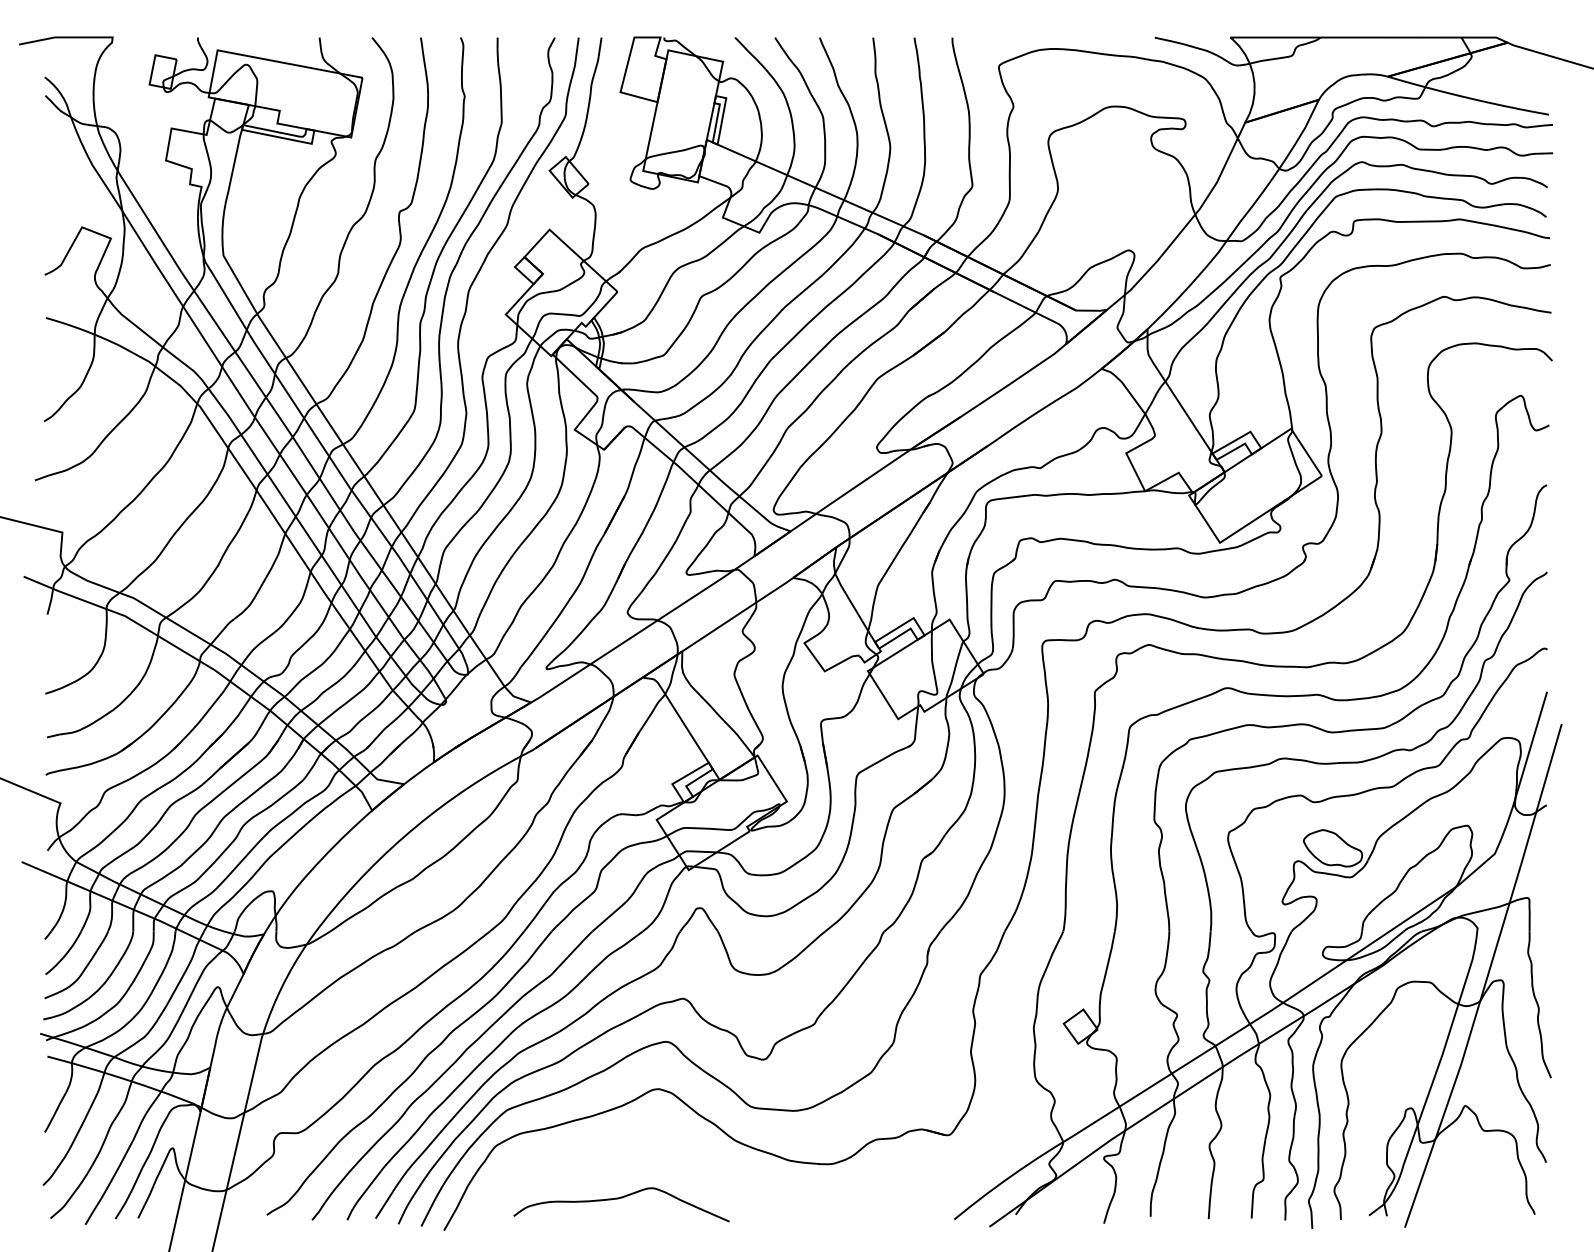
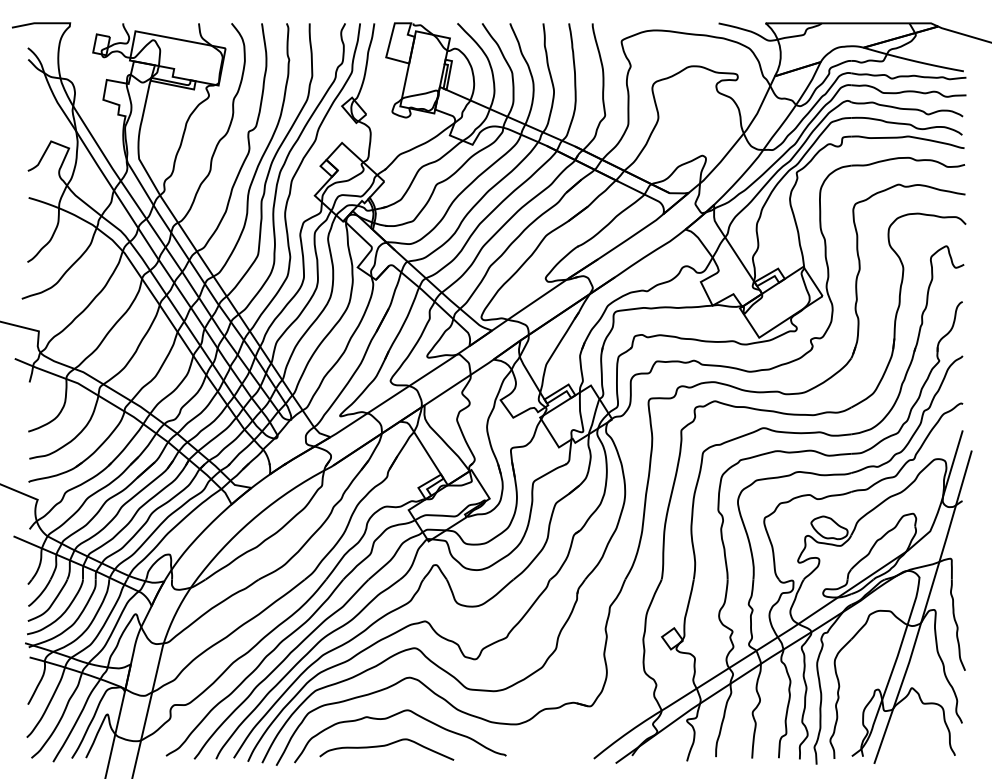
curve: (629, 1153) -> (391, 717), added

